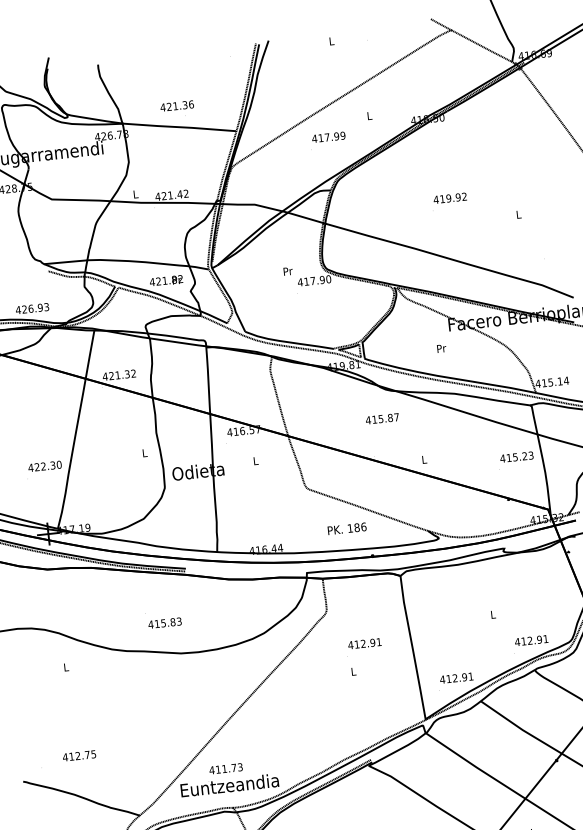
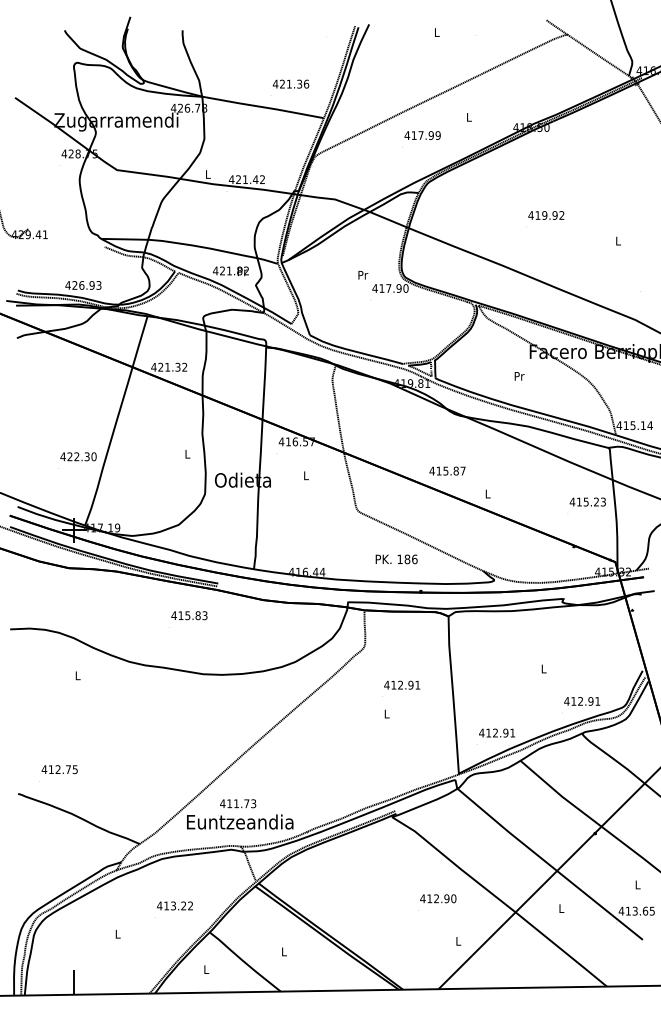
text: (176, 105) -> (290, 83), moved
text: (382, 418) -> (447, 470), moved
text: (165, 622) -> (189, 615), moved
text: (79, 755) -> (59, 769), moved

